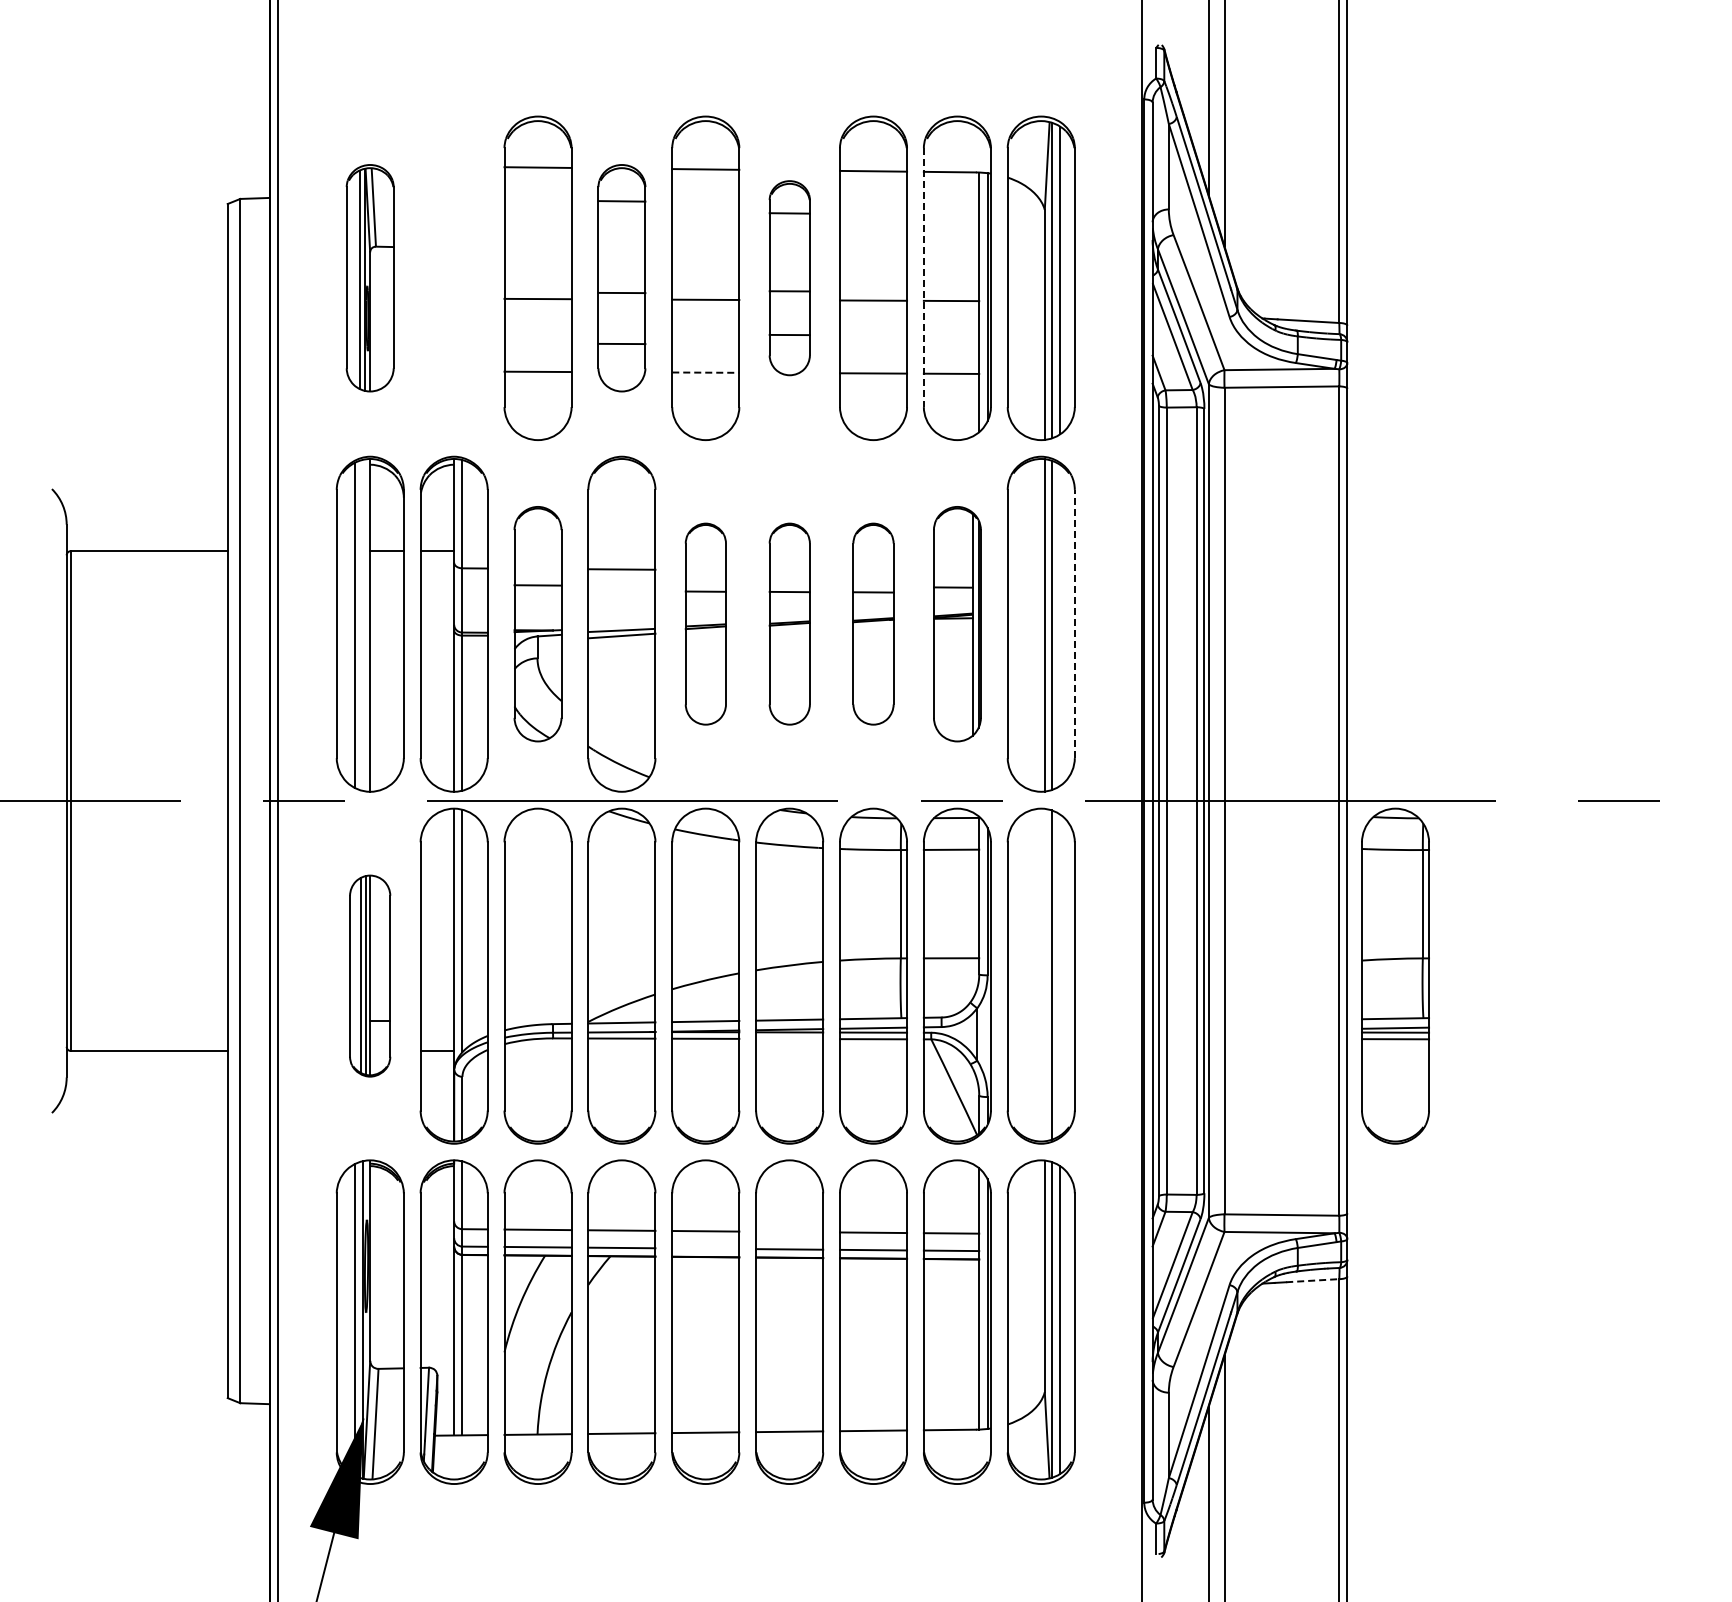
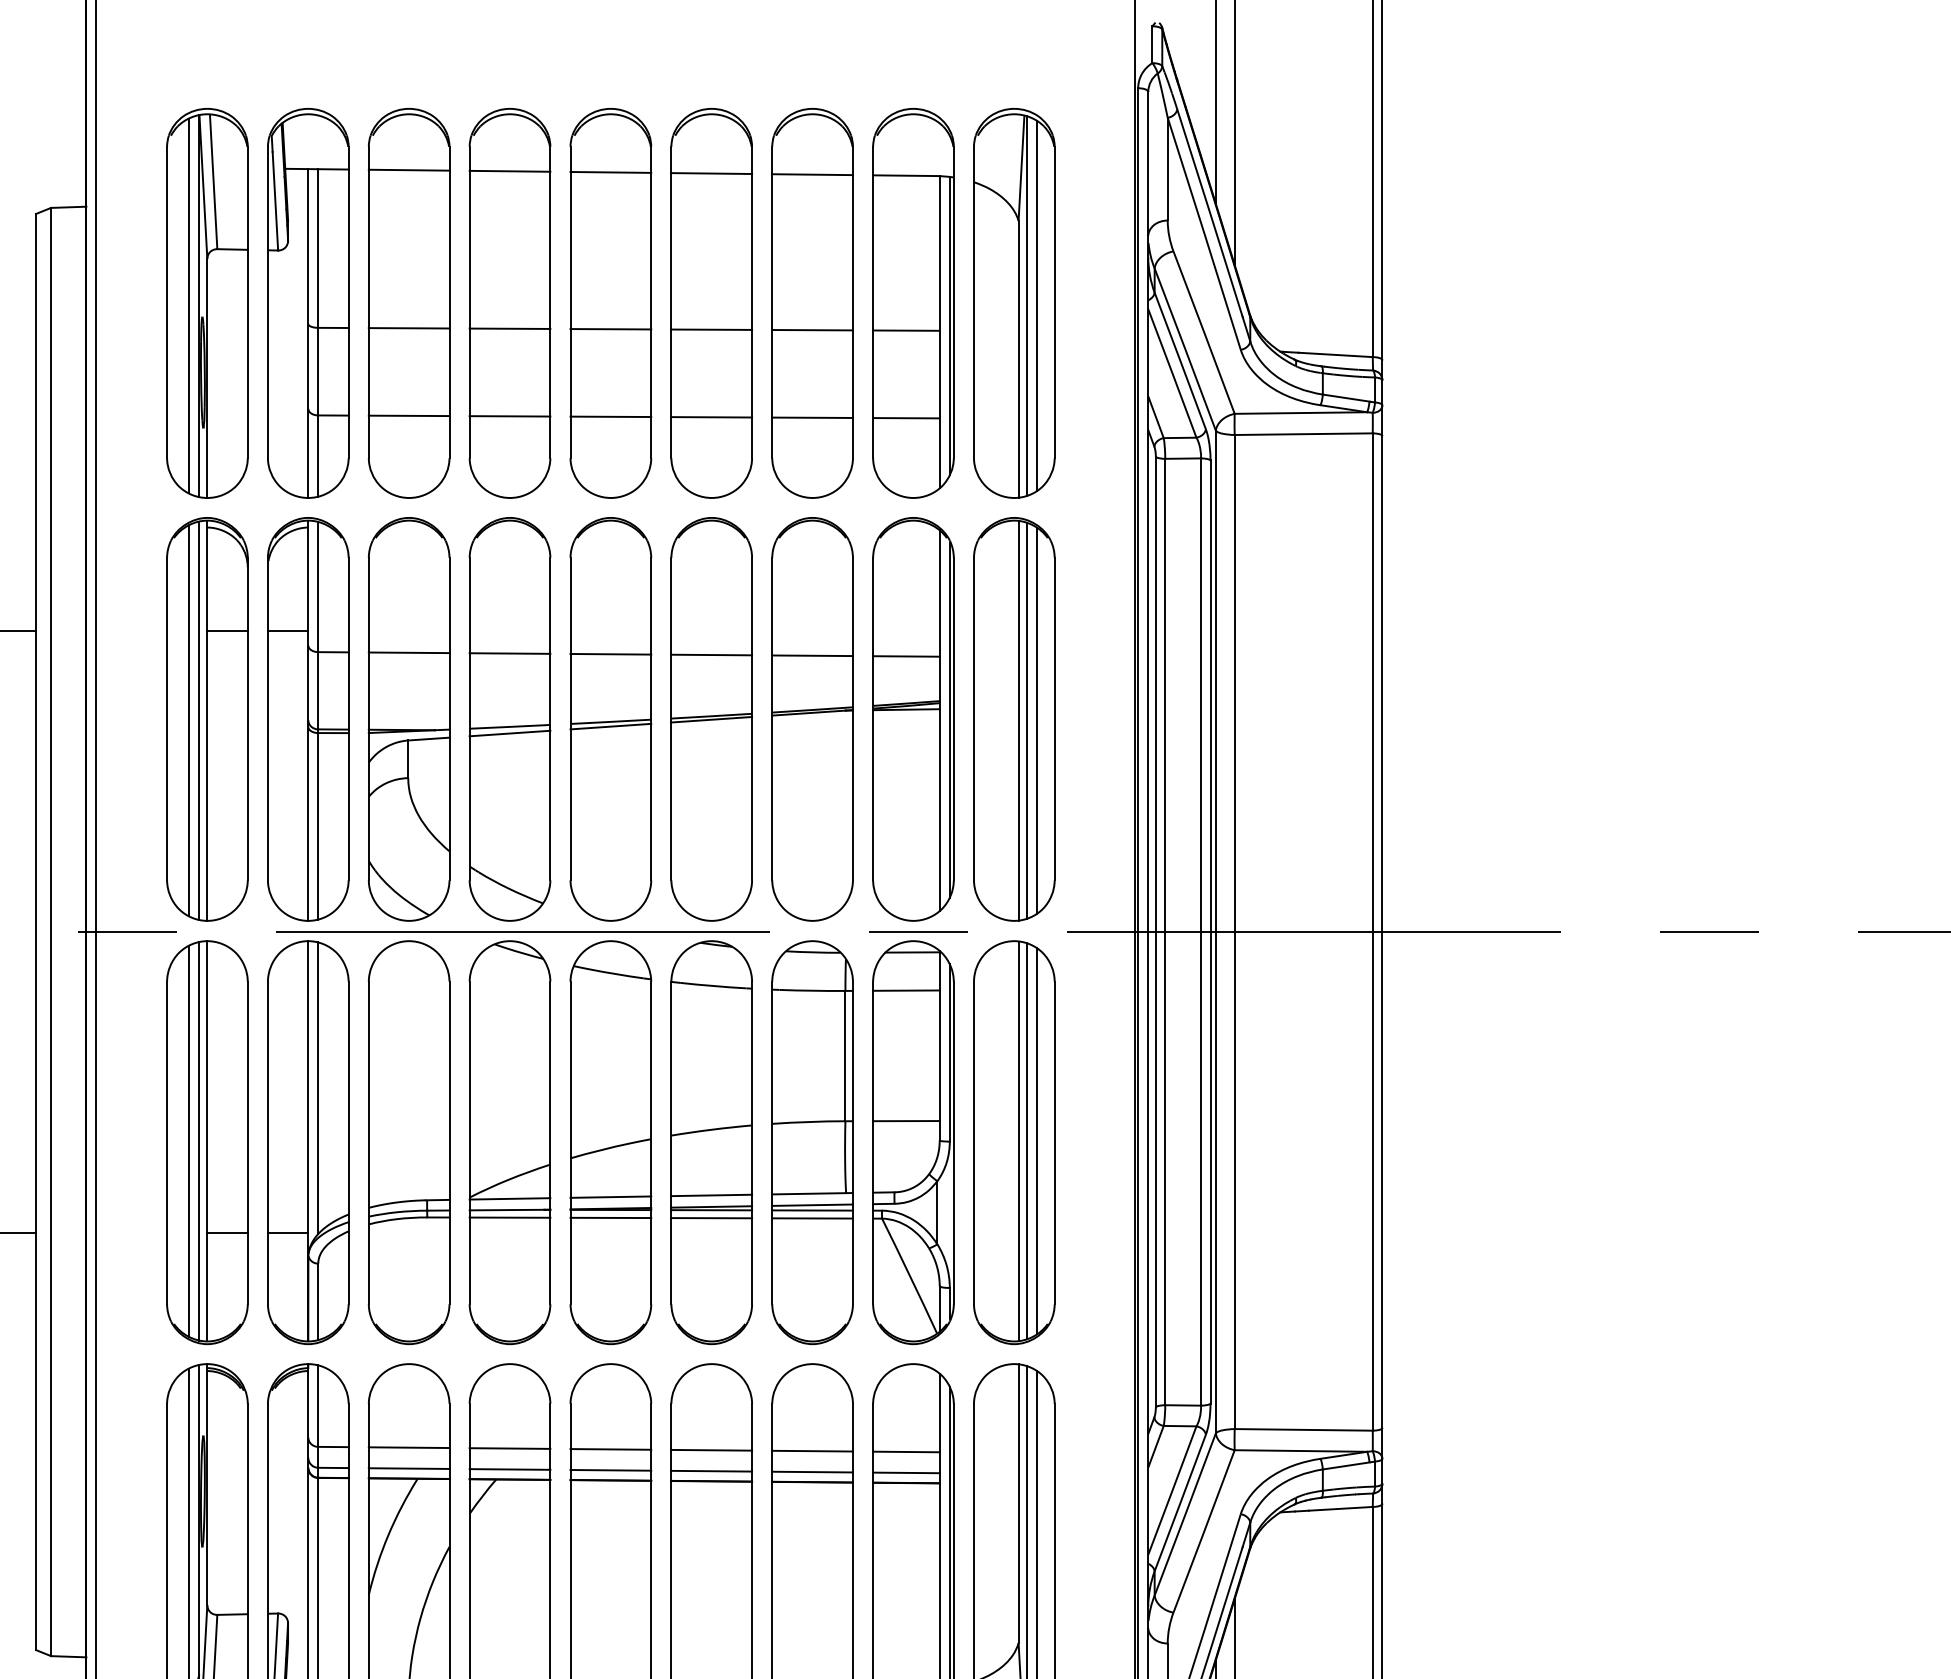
part: (369, 277) -> (206, 302), size x1.43
part: (453, 277) -> (307, 302), added
part: (621, 277) -> (509, 302), size x1.43
part: (789, 277) -> (711, 302), size x1.67
line: (923, 278) -> (872, 303), dashed -> solid
line: (705, 372) -> (610, 416), dashed -> solid
part: (537, 623) -> (408, 718), size x1.43
part: (705, 623) -> (610, 718), size x1.67
part: (789, 623) -> (711, 718), size x1.67
part: (873, 623) -> (812, 718), size x1.67
part: (957, 623) -> (913, 718), size x1.43
line: (1074, 623) -> (1054, 718), dashed -> solid
line: (1060, 624) -> (1037, 719), added
line: (363, 625) -> (199, 720), added
line: (1044, 974) -> (1018, 1140), added
line: (1060, 974) -> (1037, 1140), added
part: (369, 975) -> (206, 1141), size x1.67
part: (1395, 975) -> (1440, 1141), removed
line: (789, 1038) -> (711, 1217), added
line: (789, 1231) -> (711, 1449), added
line: (705, 1248) -> (610, 1470), added
line: (1312, 1280) -> (1340, 1508), dashed -> solid

